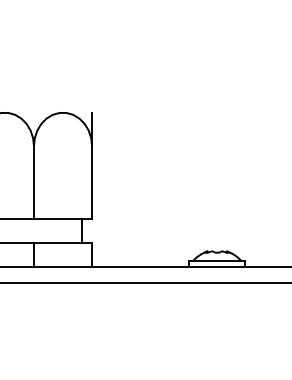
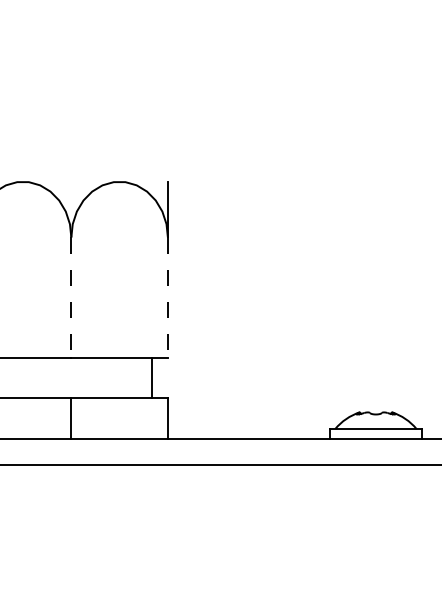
line: (33, 183) -> (70, 299), solid -> dashed
line: (92, 183) -> (168, 299), solid -> dashed

